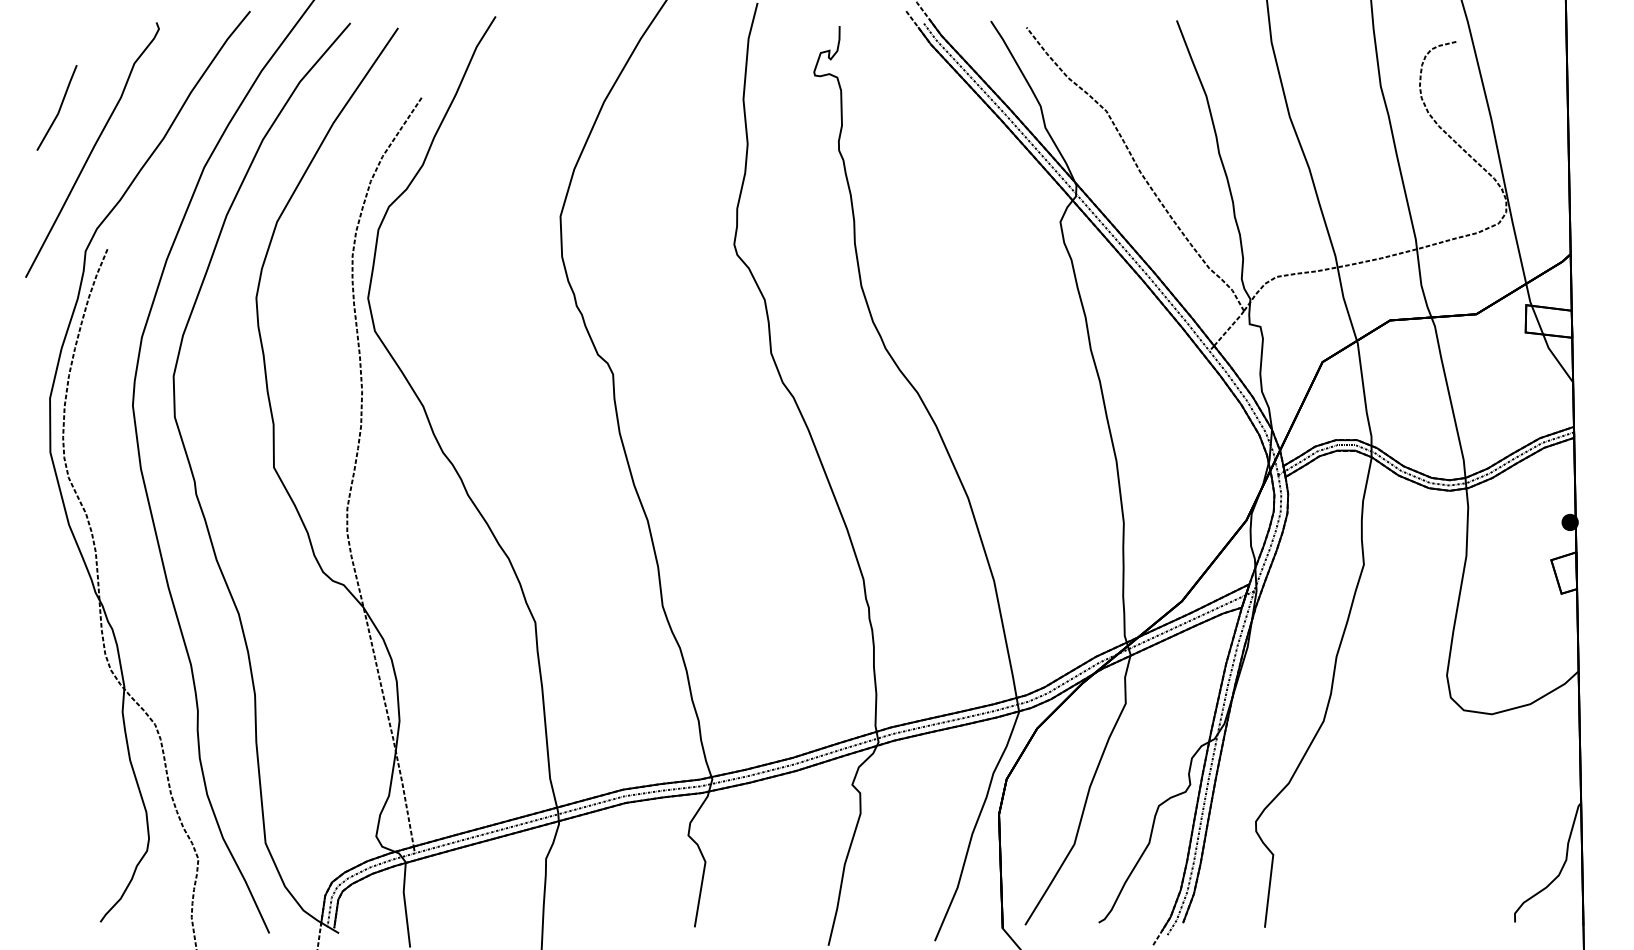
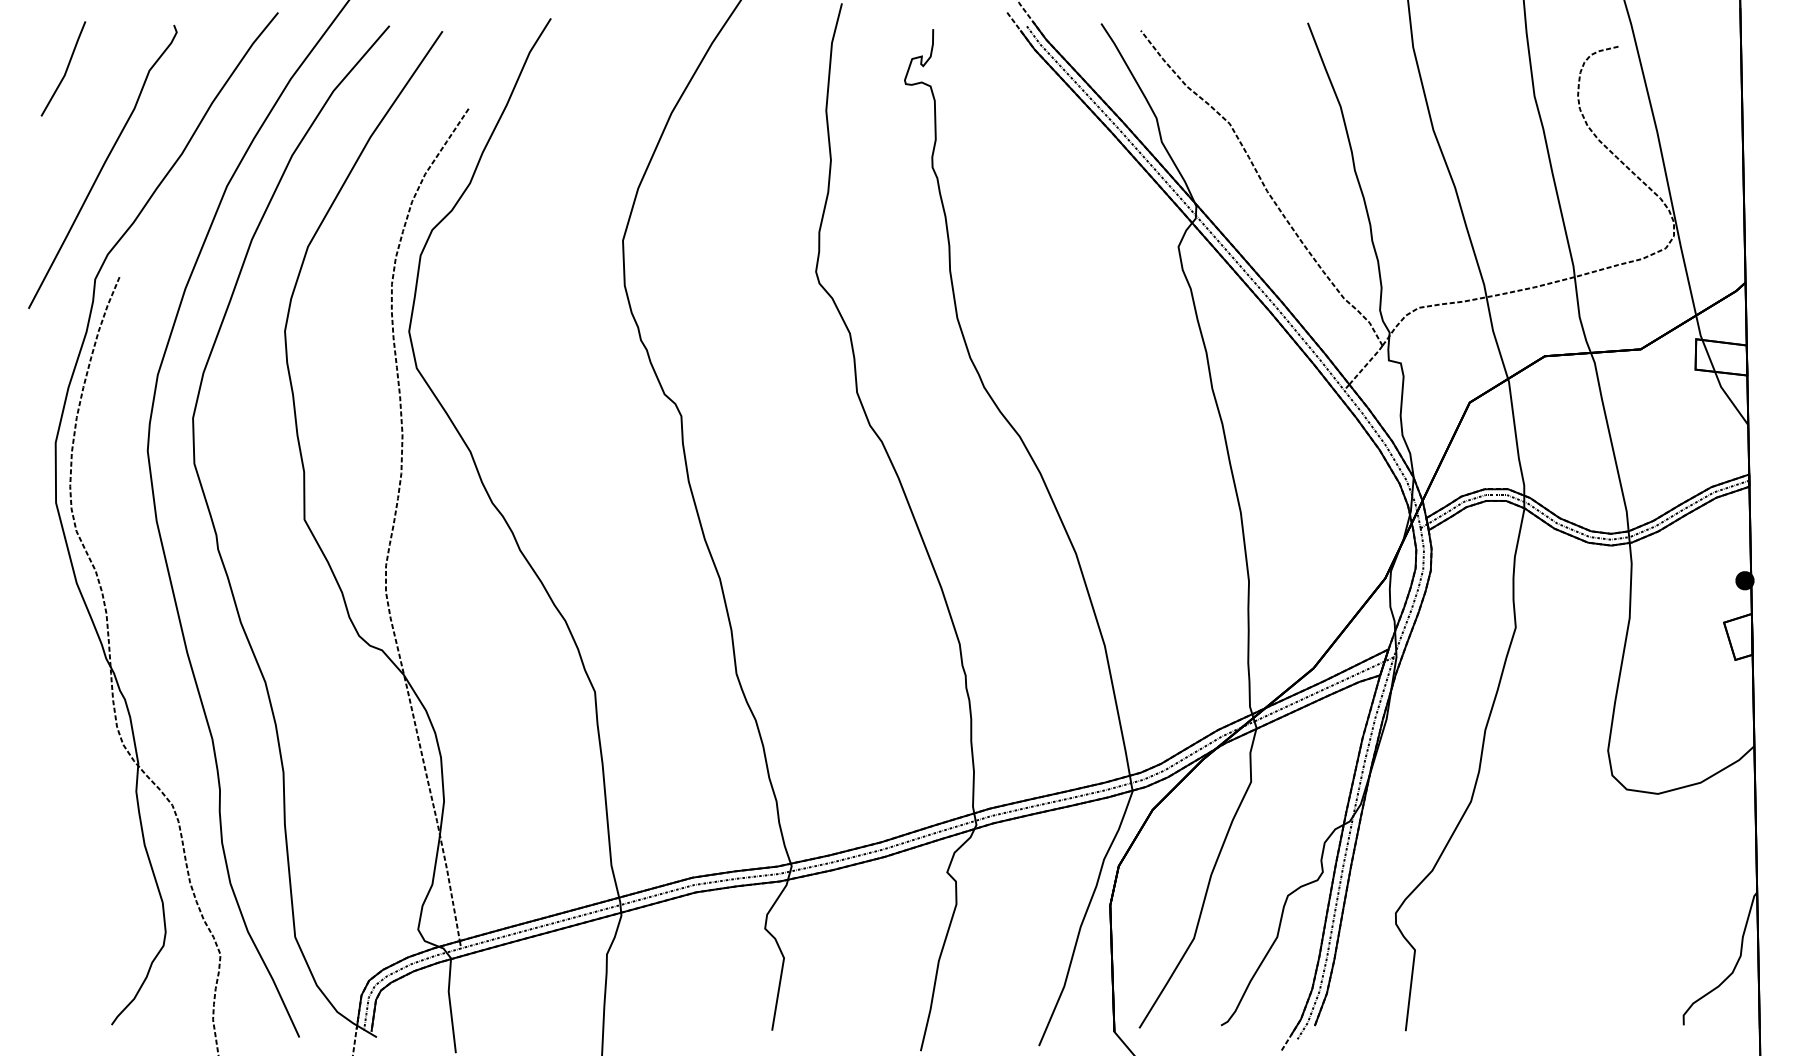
part: (56, 107) -> (62, 68), moved

